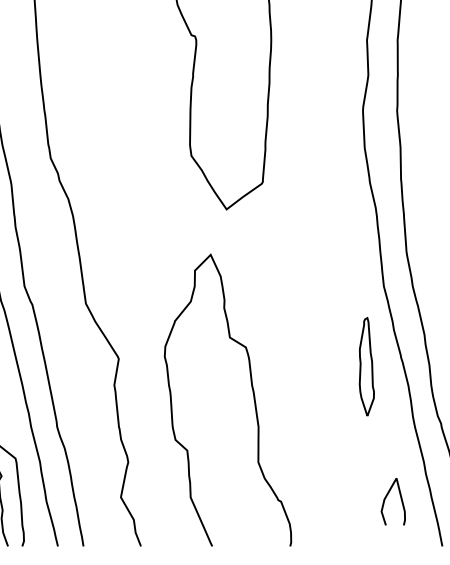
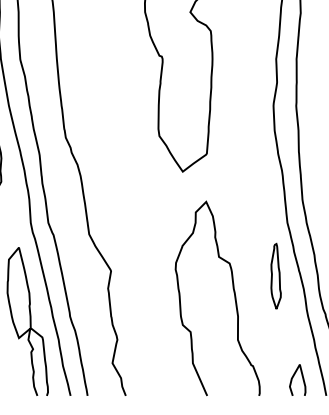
curve: (251, 392) -> (233, 293), moved
curve: (388, 496) -> (294, 376), moved

